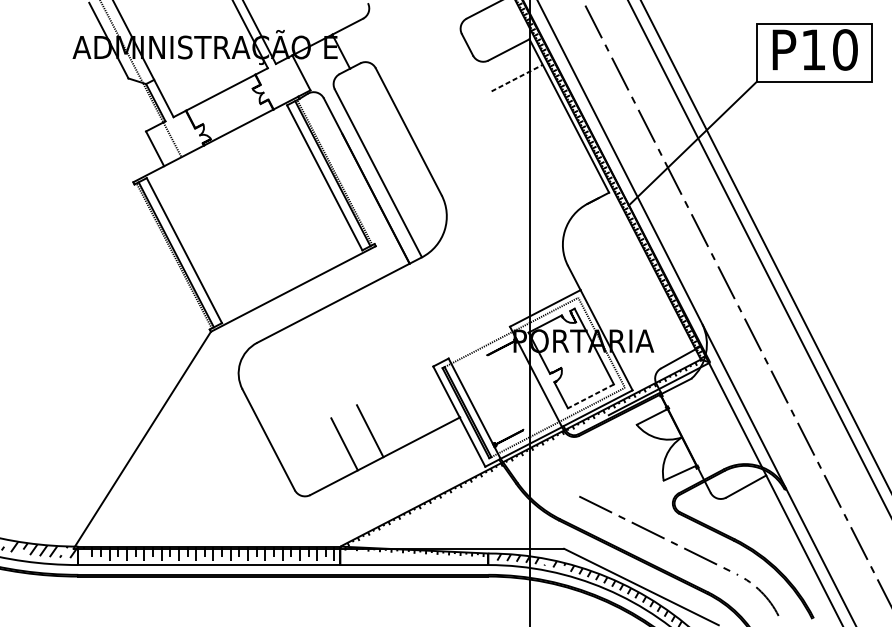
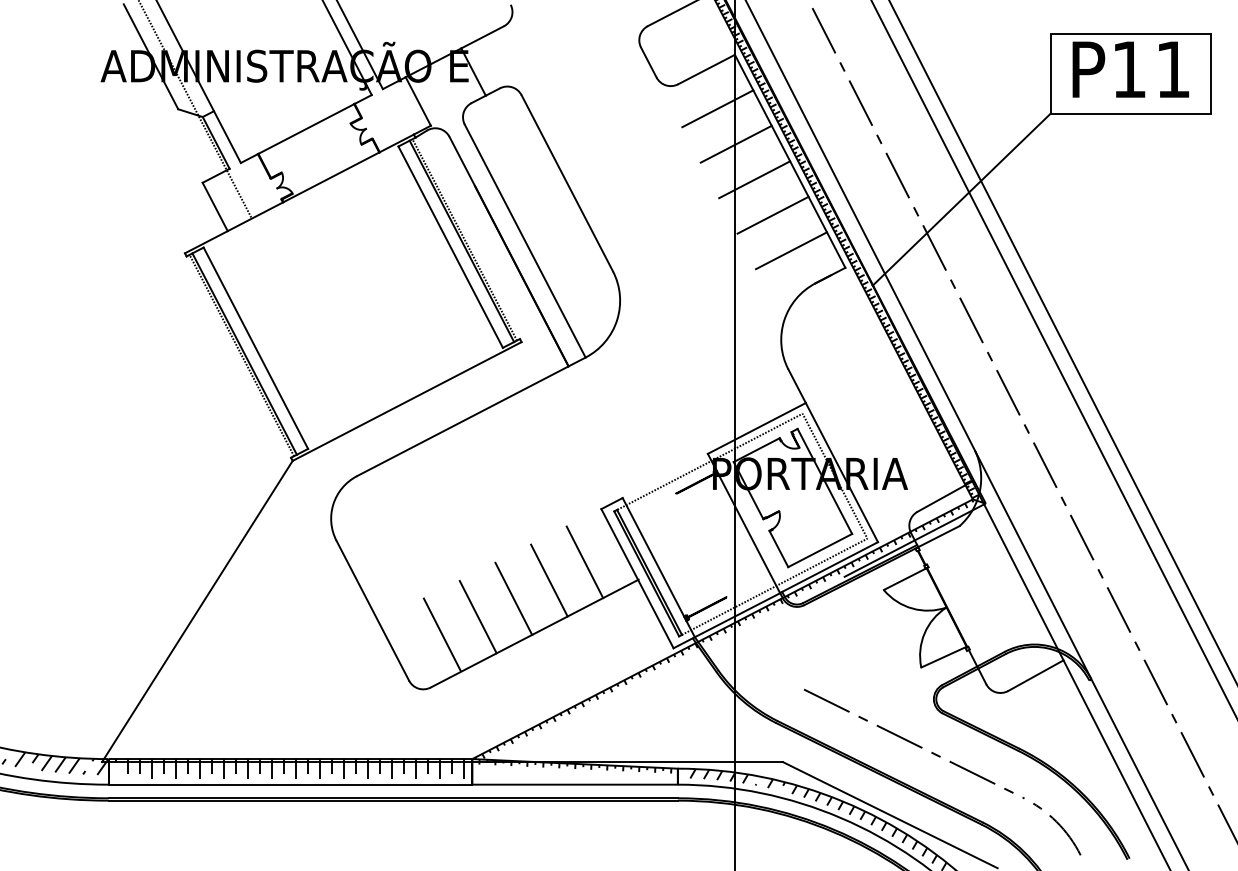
text: (845, 49) -> (1173, 69), P10 -> P11
line: (516, 77) -> (717, 108), dashed -> solid
line: (529, 103) -> (735, 143), added
line: (543, 129) -> (754, 179), added
line: (556, 154) -> (772, 214), added
line: (570, 180) -> (791, 250), added
line: (591, 396) -> (820, 550), dashed -> solid
line: (421, 404) -> (584, 562), added
line: (395, 417) -> (549, 580), added
line: (318, 456) -> (441, 634), added

